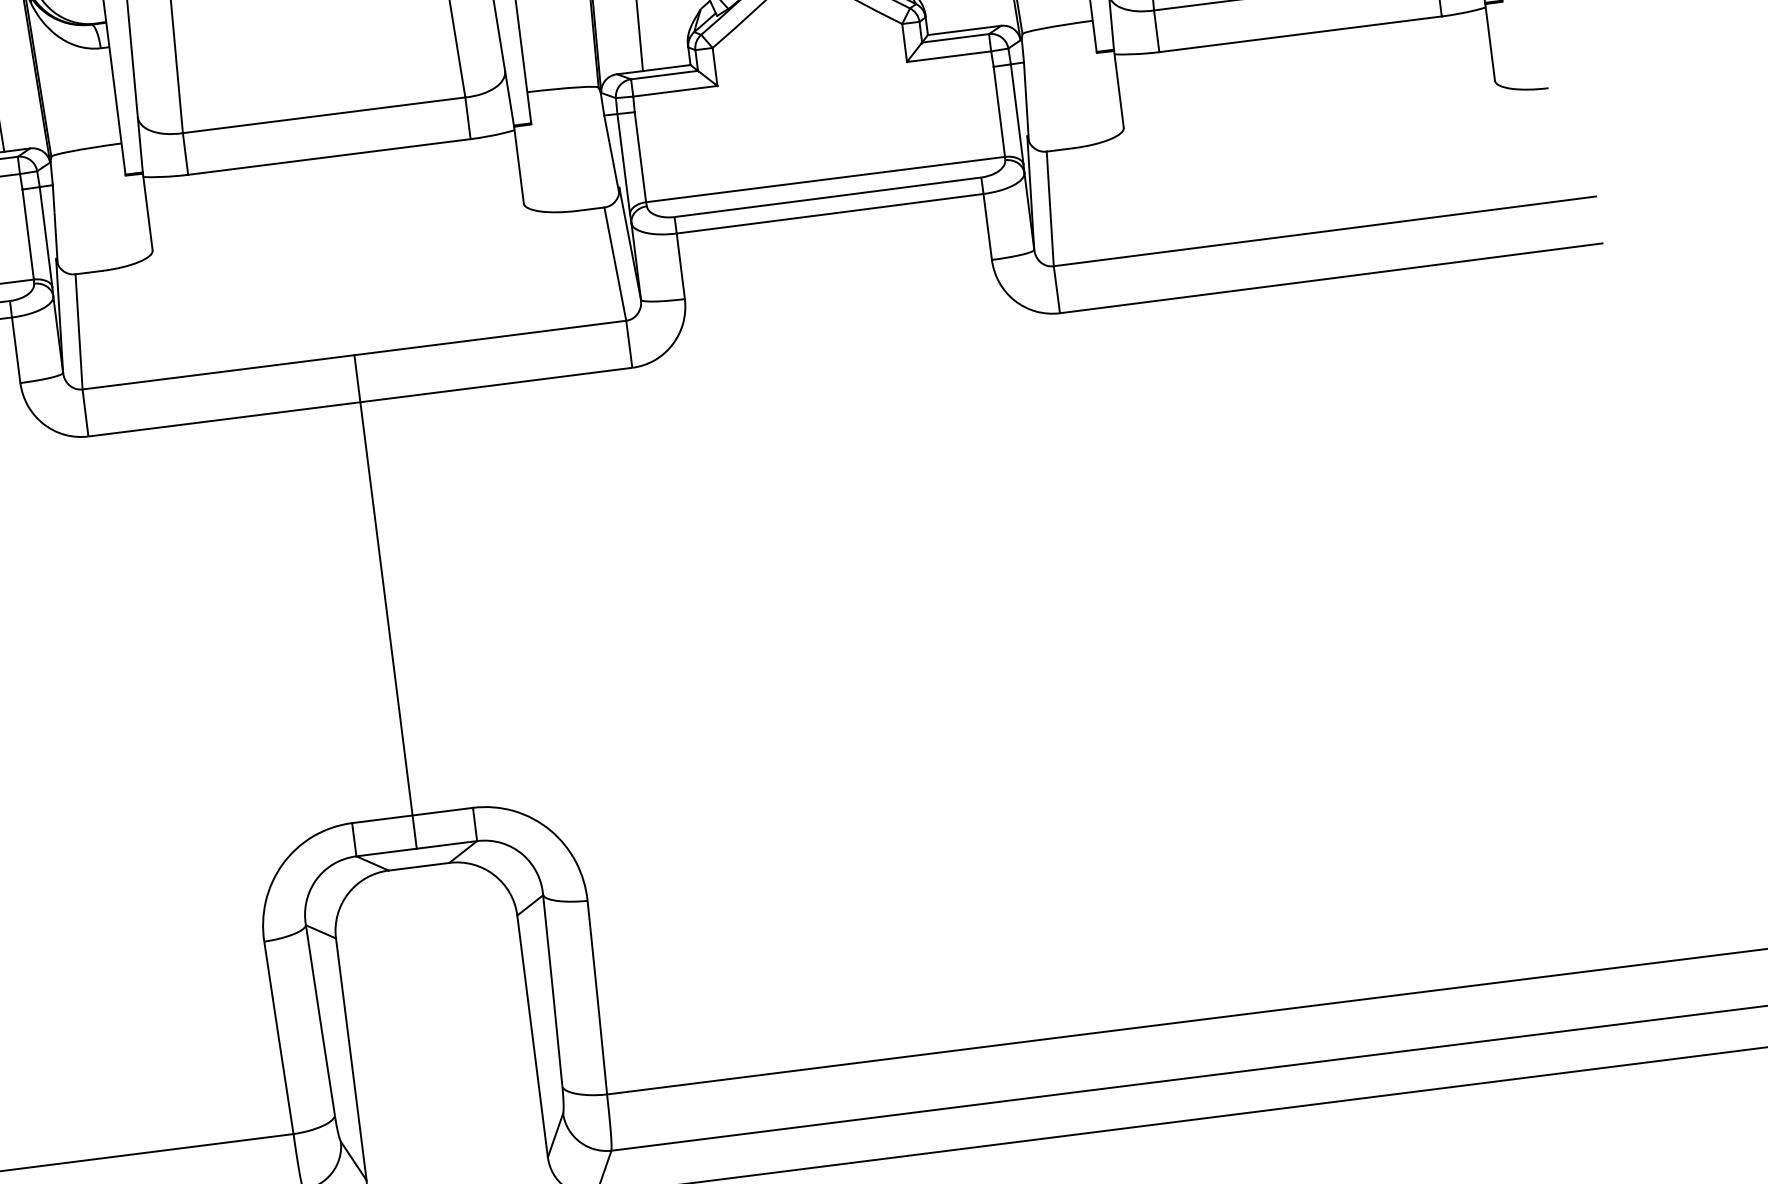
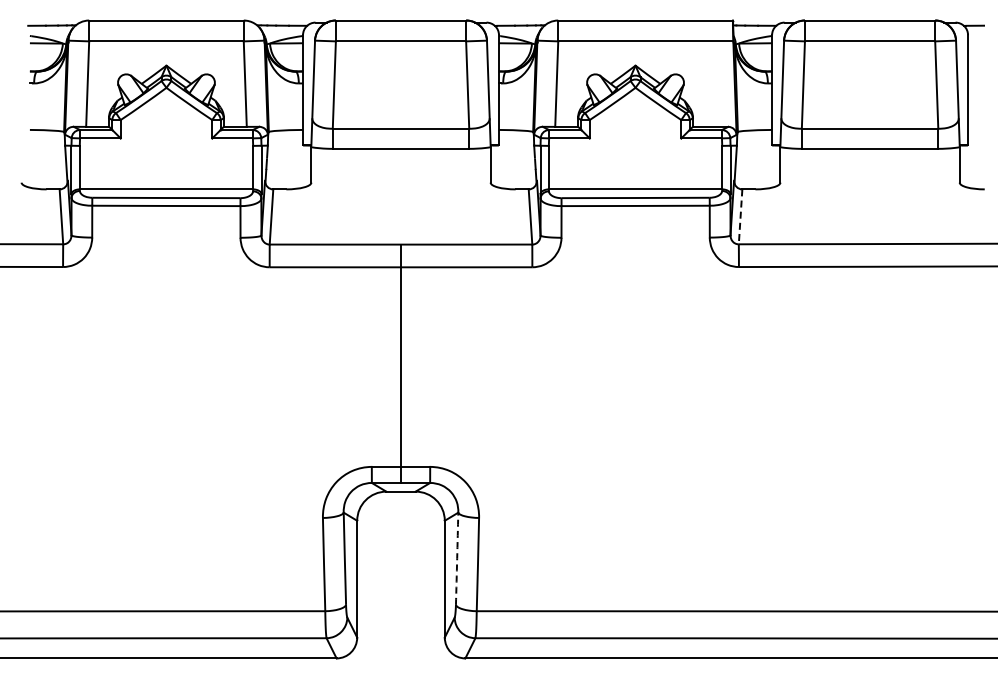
line: (1049, 208) -> (740, 216), solid -> dashed
arc: (553, 990) -> (457, 558), solid -> dashed

